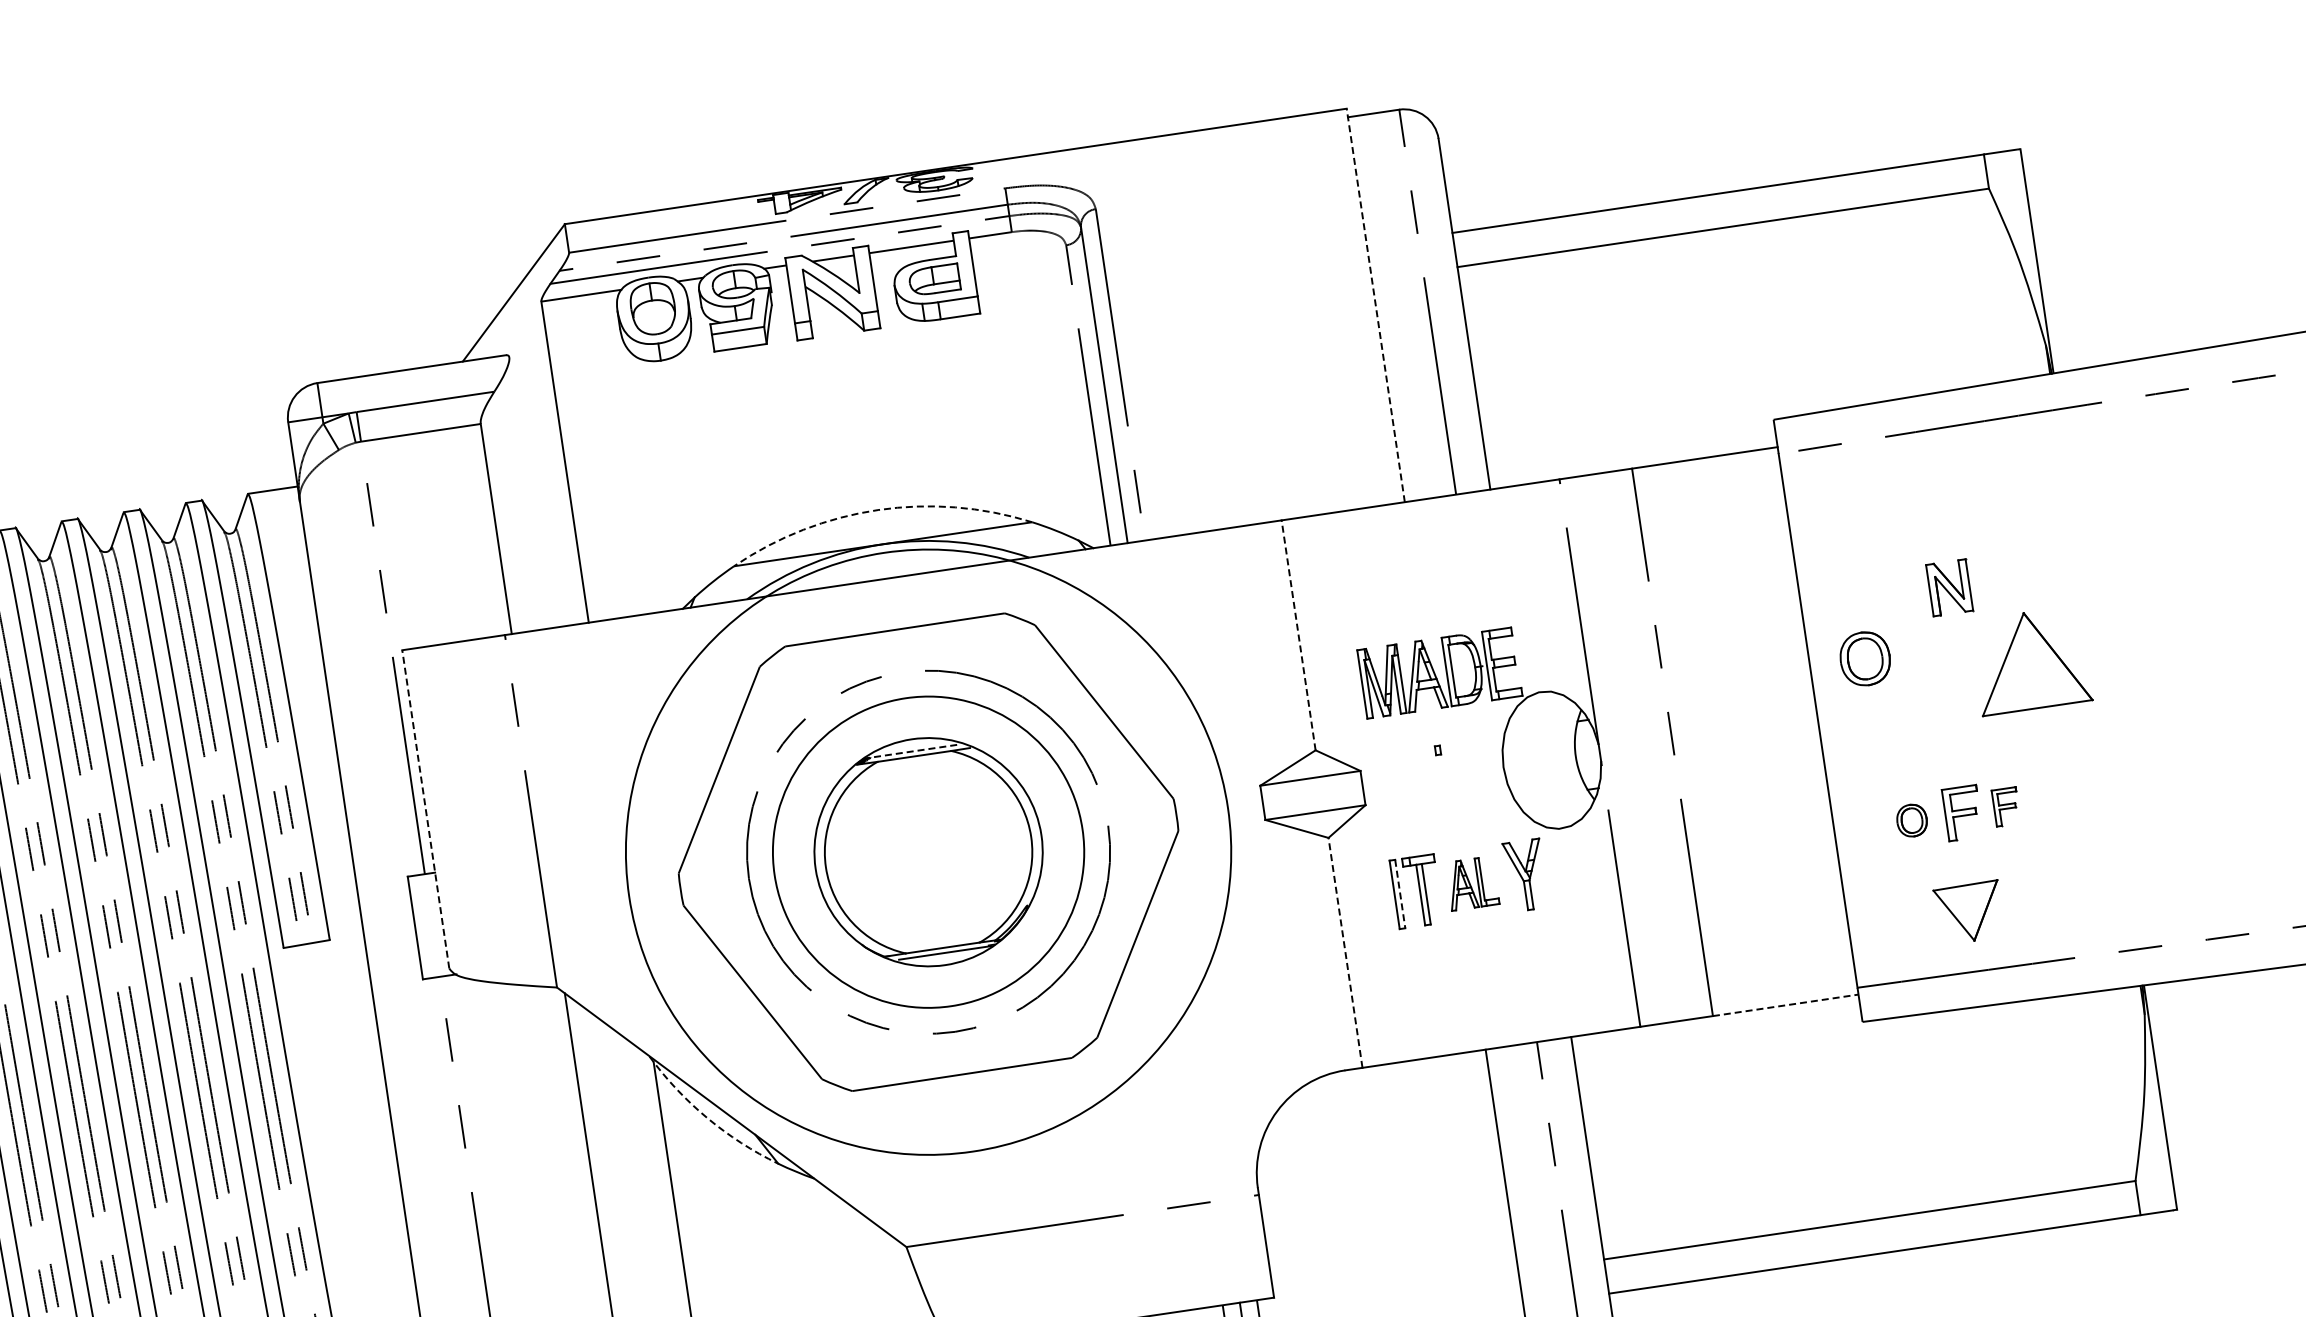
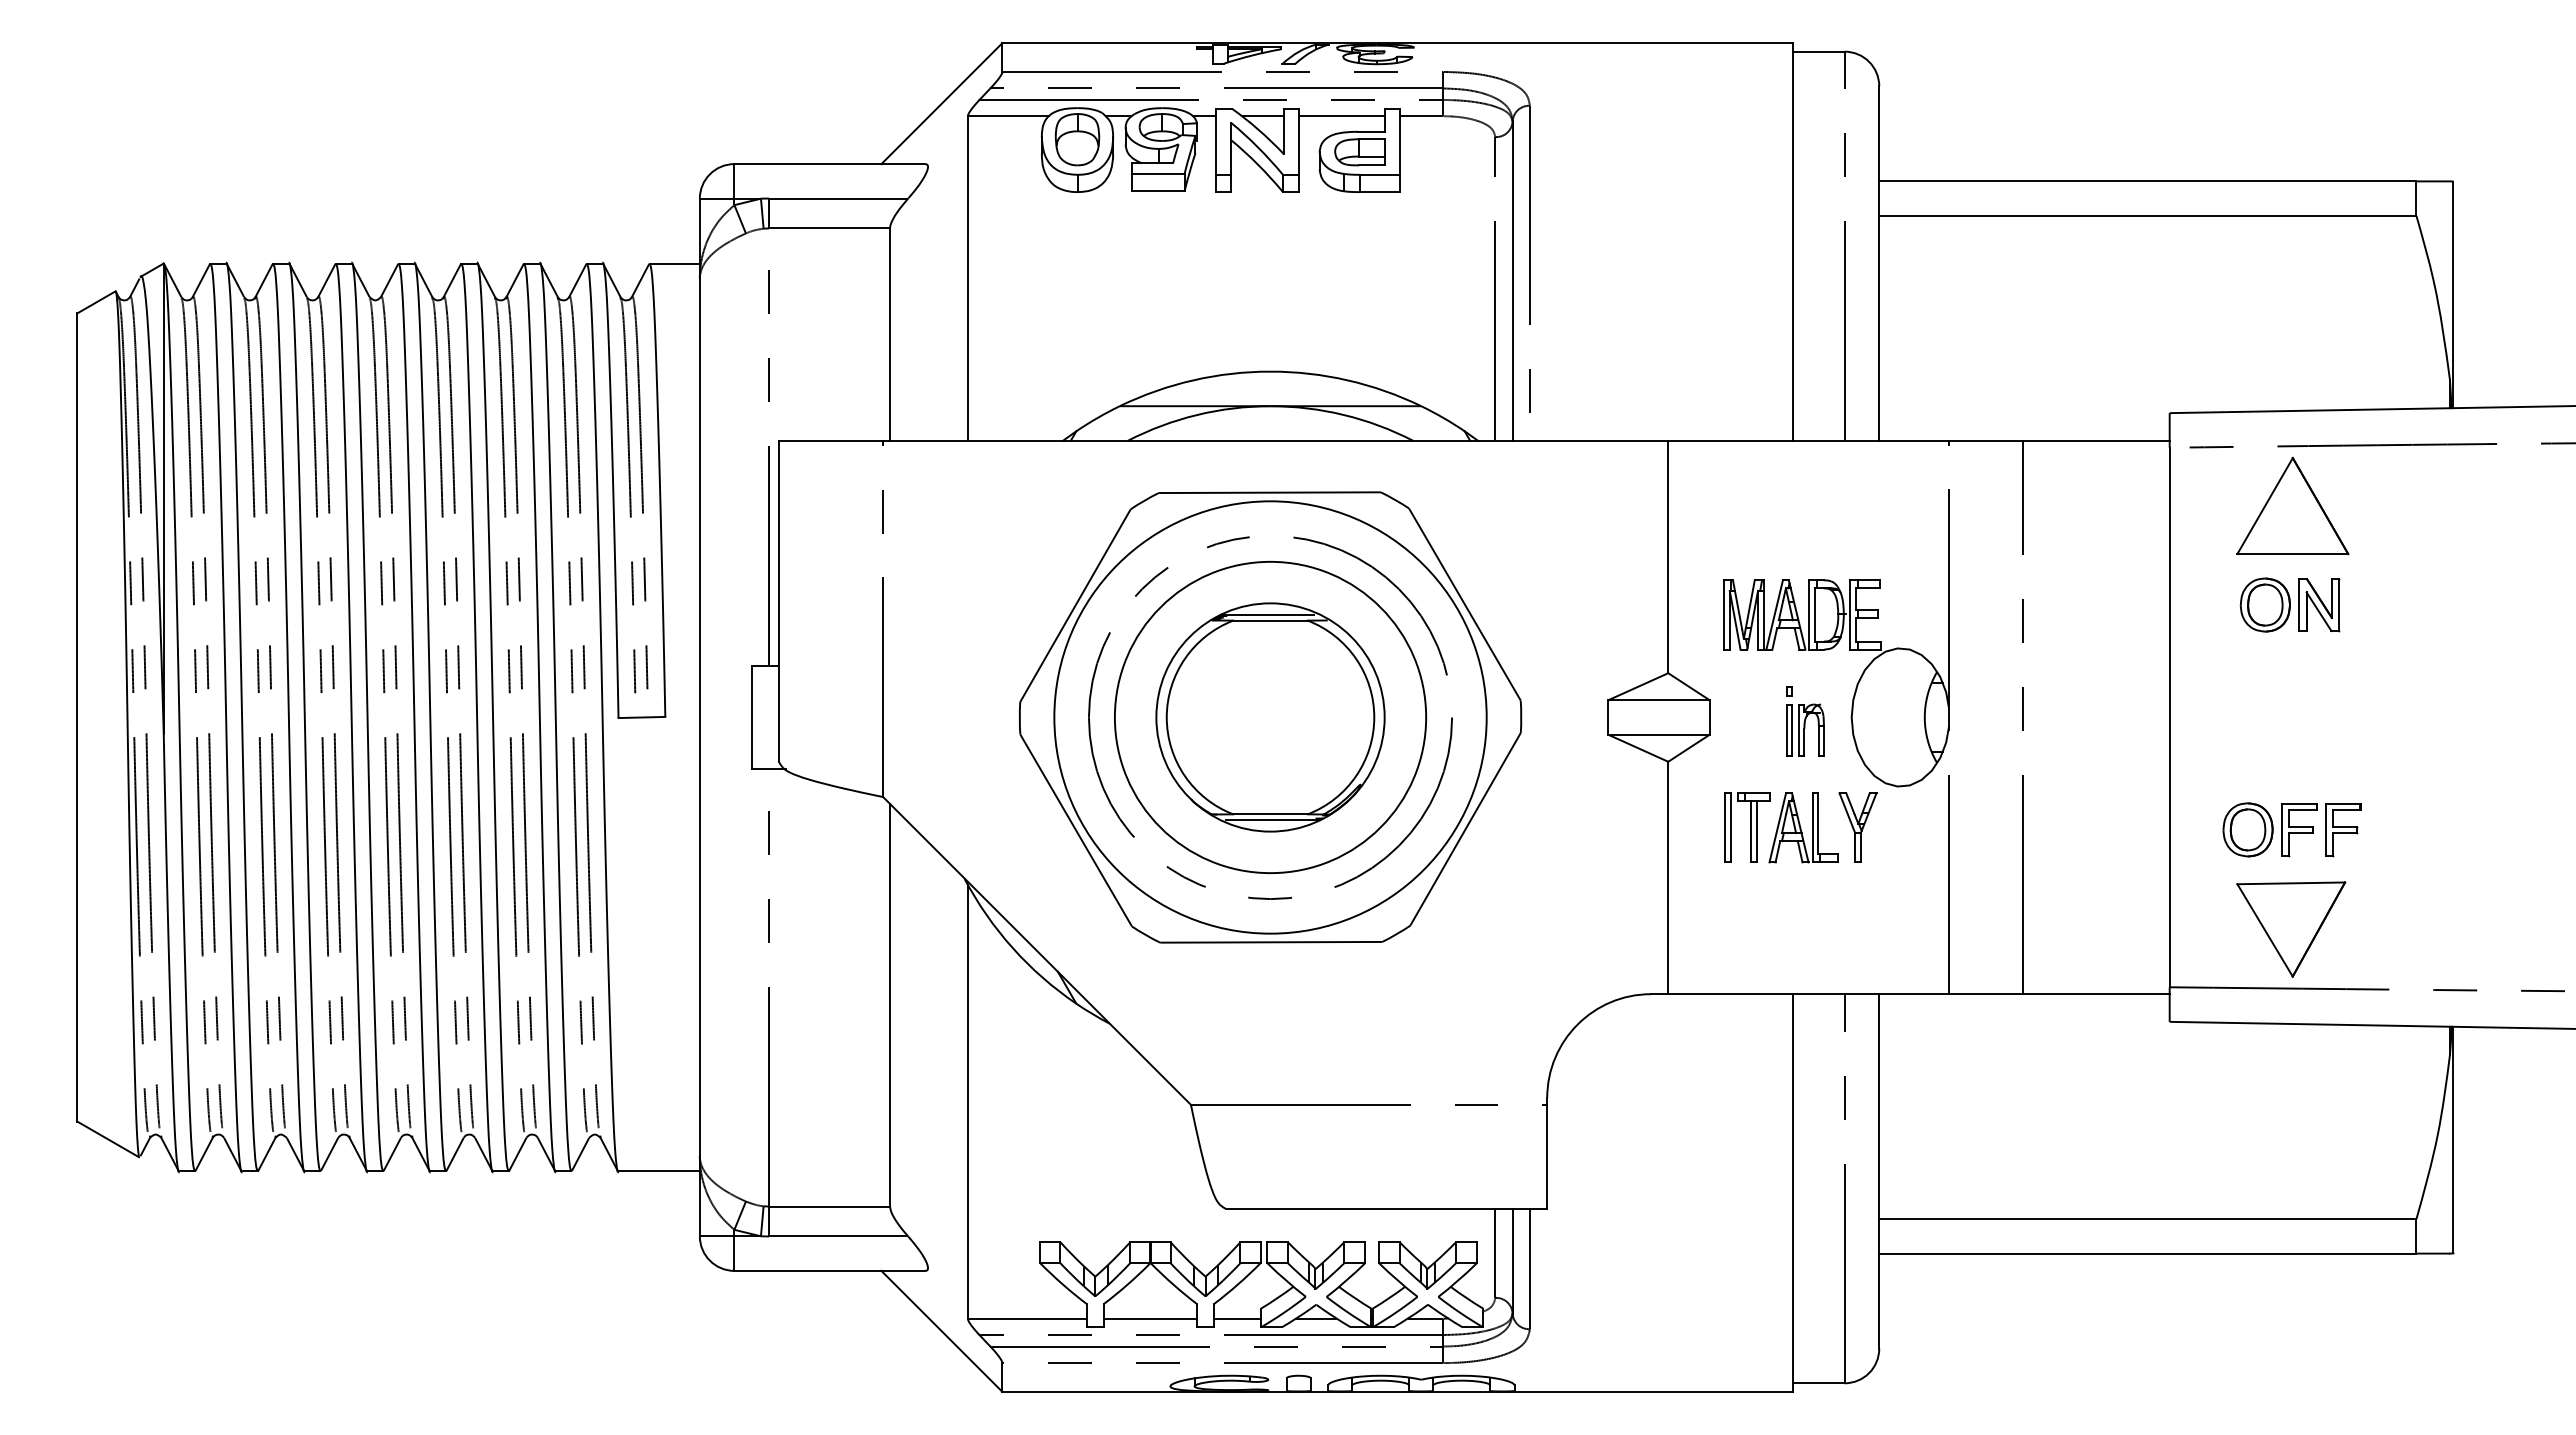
line: (1375, 305) -> (1792, 241), dashed -> solid
arc: (878, 509) -> (1270, 371), dashed -> solid
line: (1298, 634) -> (1668, 556), dashed -> solid
part: (1864, 658) -> (2264, 604), moved
part: (2030, 661) -> (2292, 506), moved
line: (910, 751) -> (1267, 615), dashed -> solid
part: (1459, 785) -> (1805, 729), added
part: (2006, 807) -> (2343, 830), size x1.43
line: (425, 809) -> (779, 601), dashed -> solid
part: (1911, 820) -> (2247, 829), size x1.67
circle: (928, 852) -> (1270, 717), size x0.71
part: (1471, 883) -> (1803, 827), size x1.43
line: (1400, 893) -> (1731, 827), dashed -> solid
part: (1969, 912) -> (2291, 929), size x1.67
line: (1345, 952) -> (1668, 877), dashed -> solid
line: (1786, 1005) -> (2096, 994), dashed -> solid
arc: (707, 1118) -> (1012, 948), dashed -> solid

